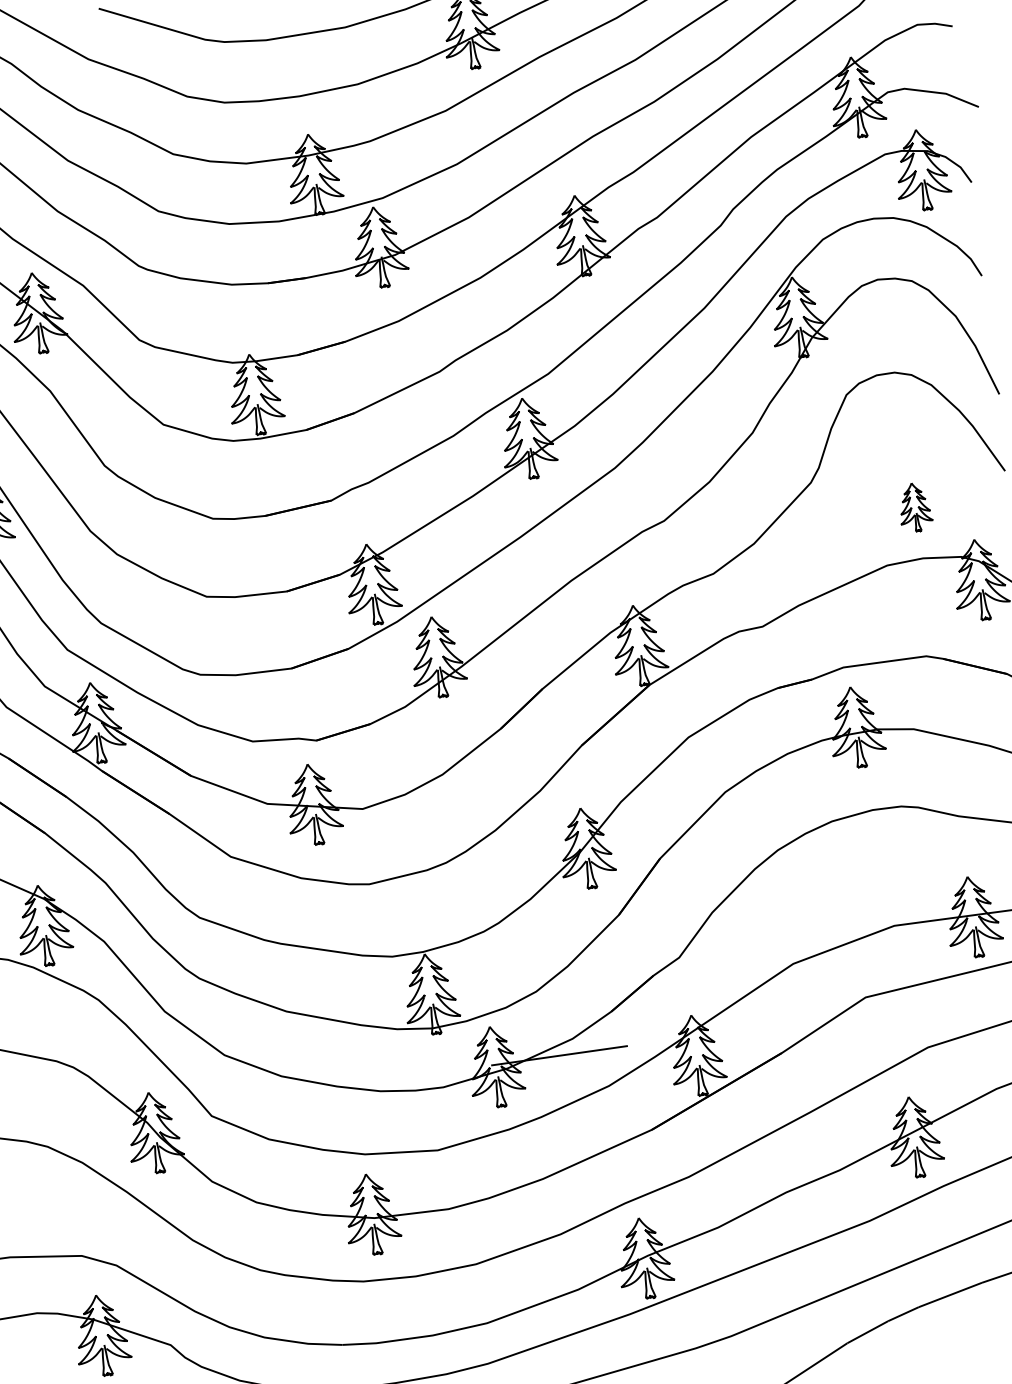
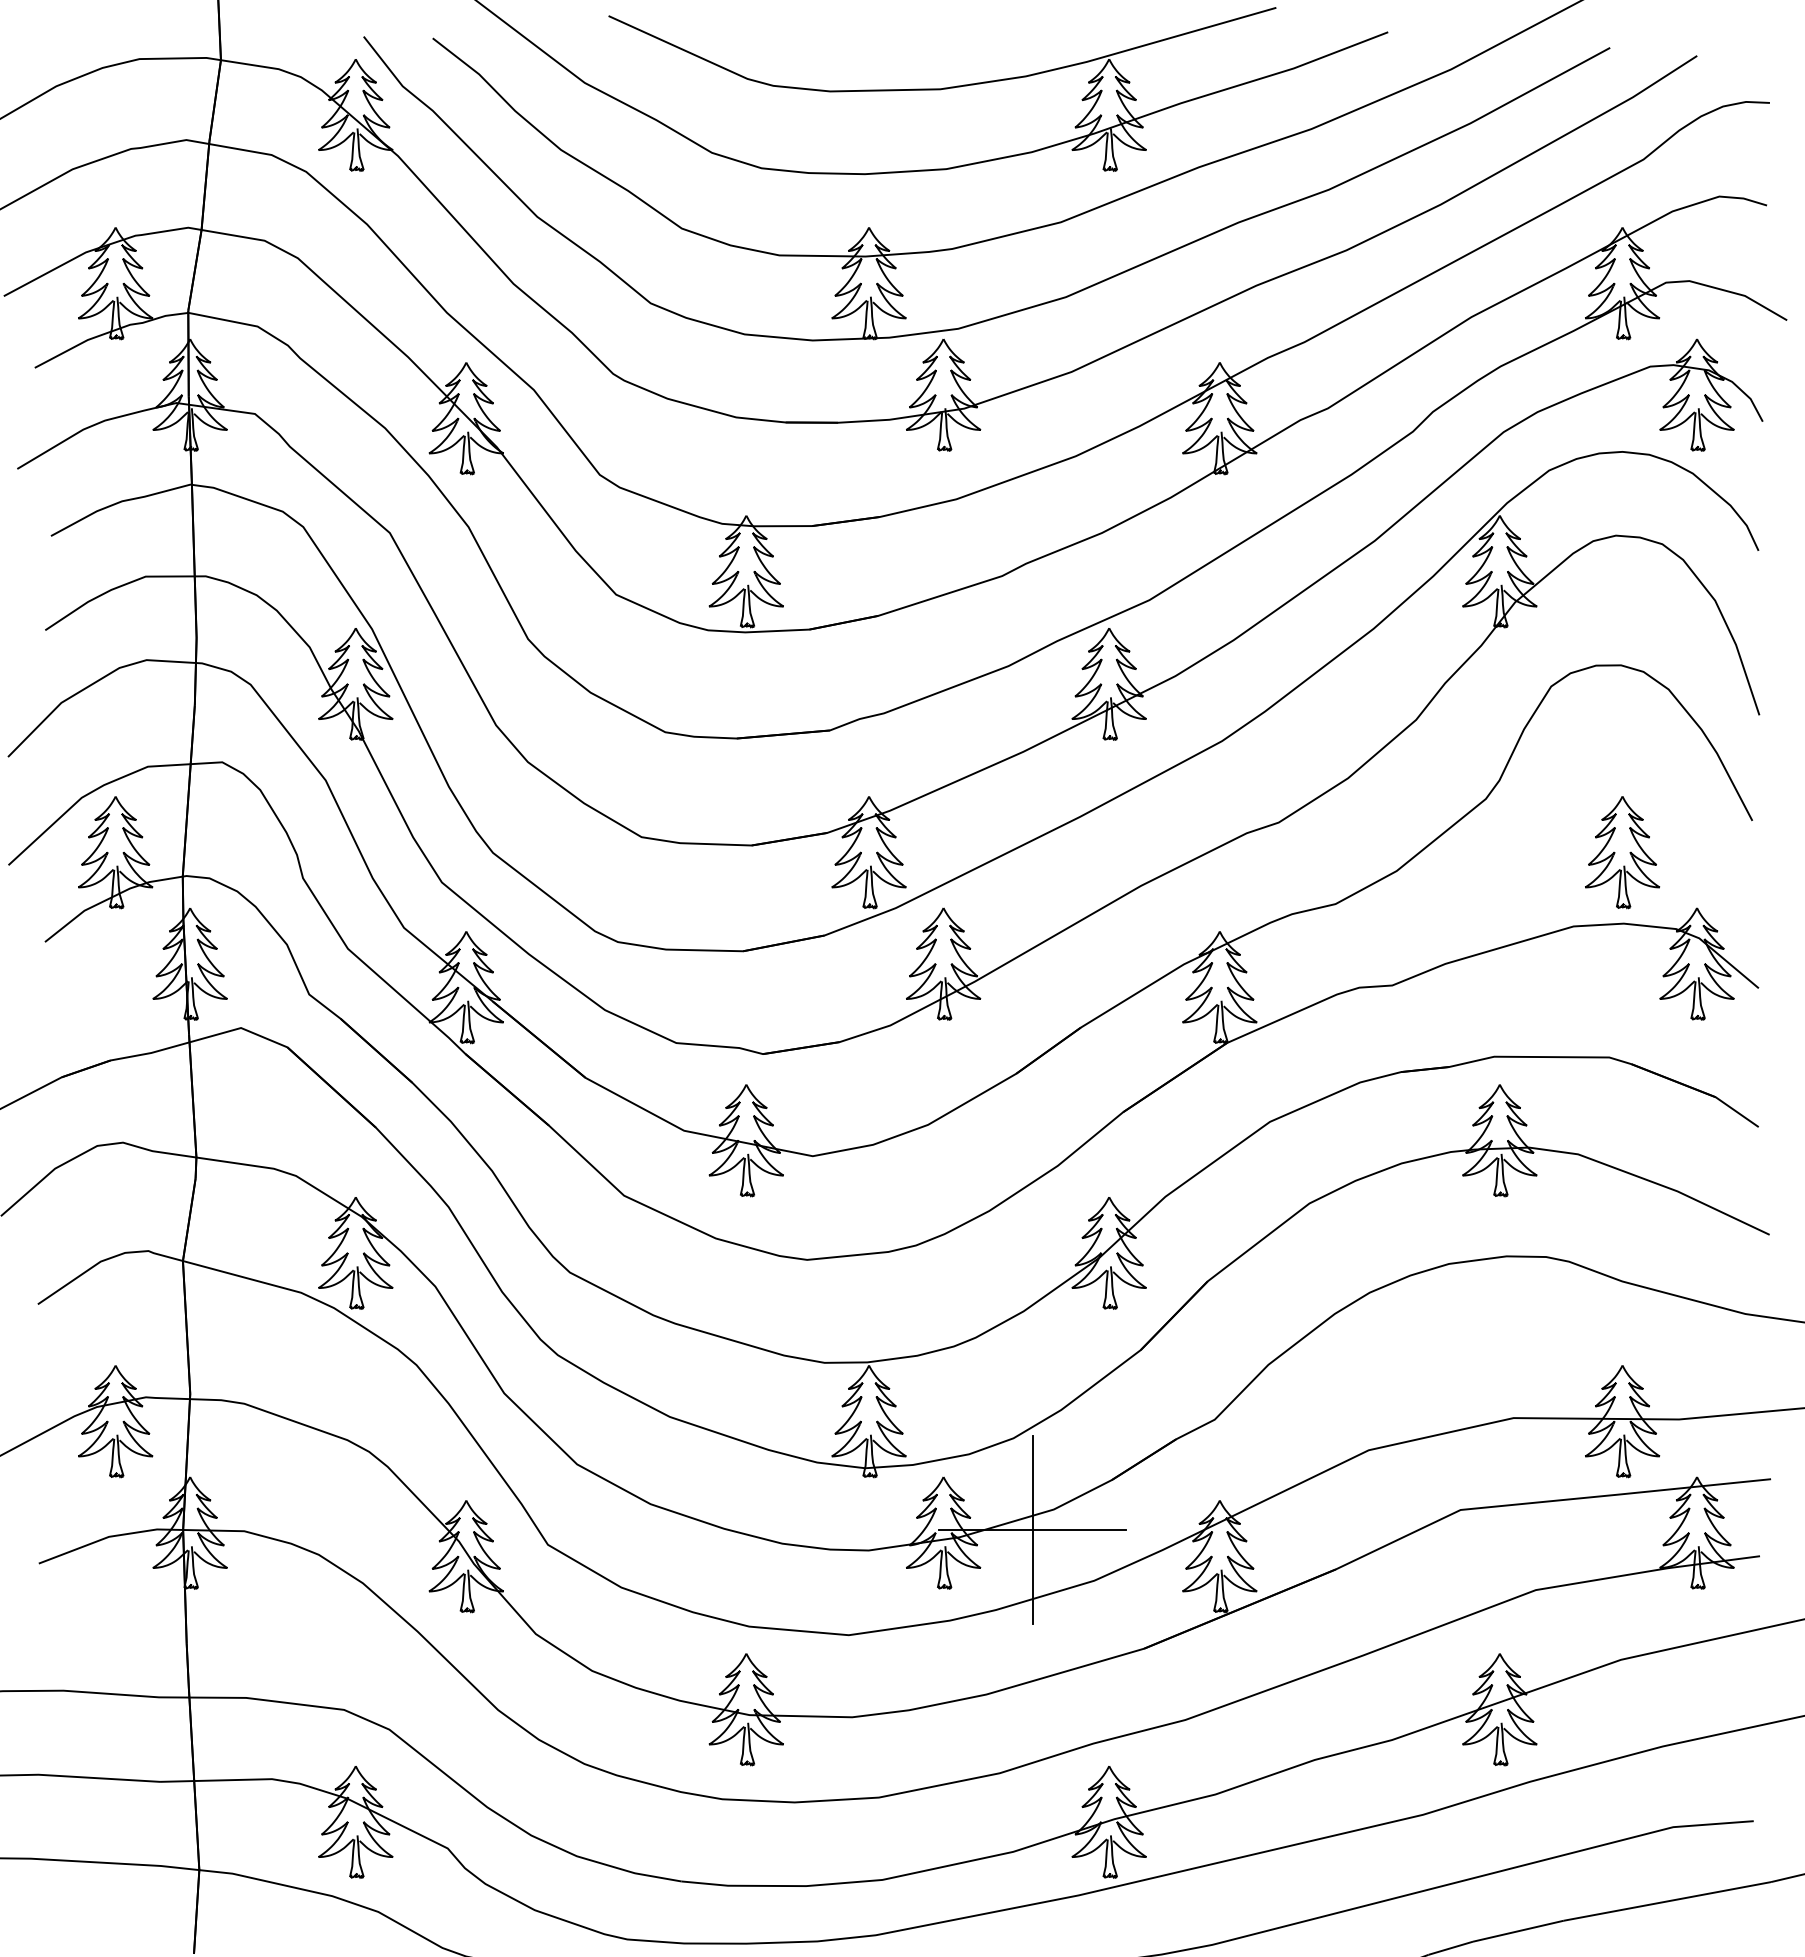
part: (914, 507) -> (1622, 852), size x1.67
line: (559, 1055) -> (1032, 1529), added

